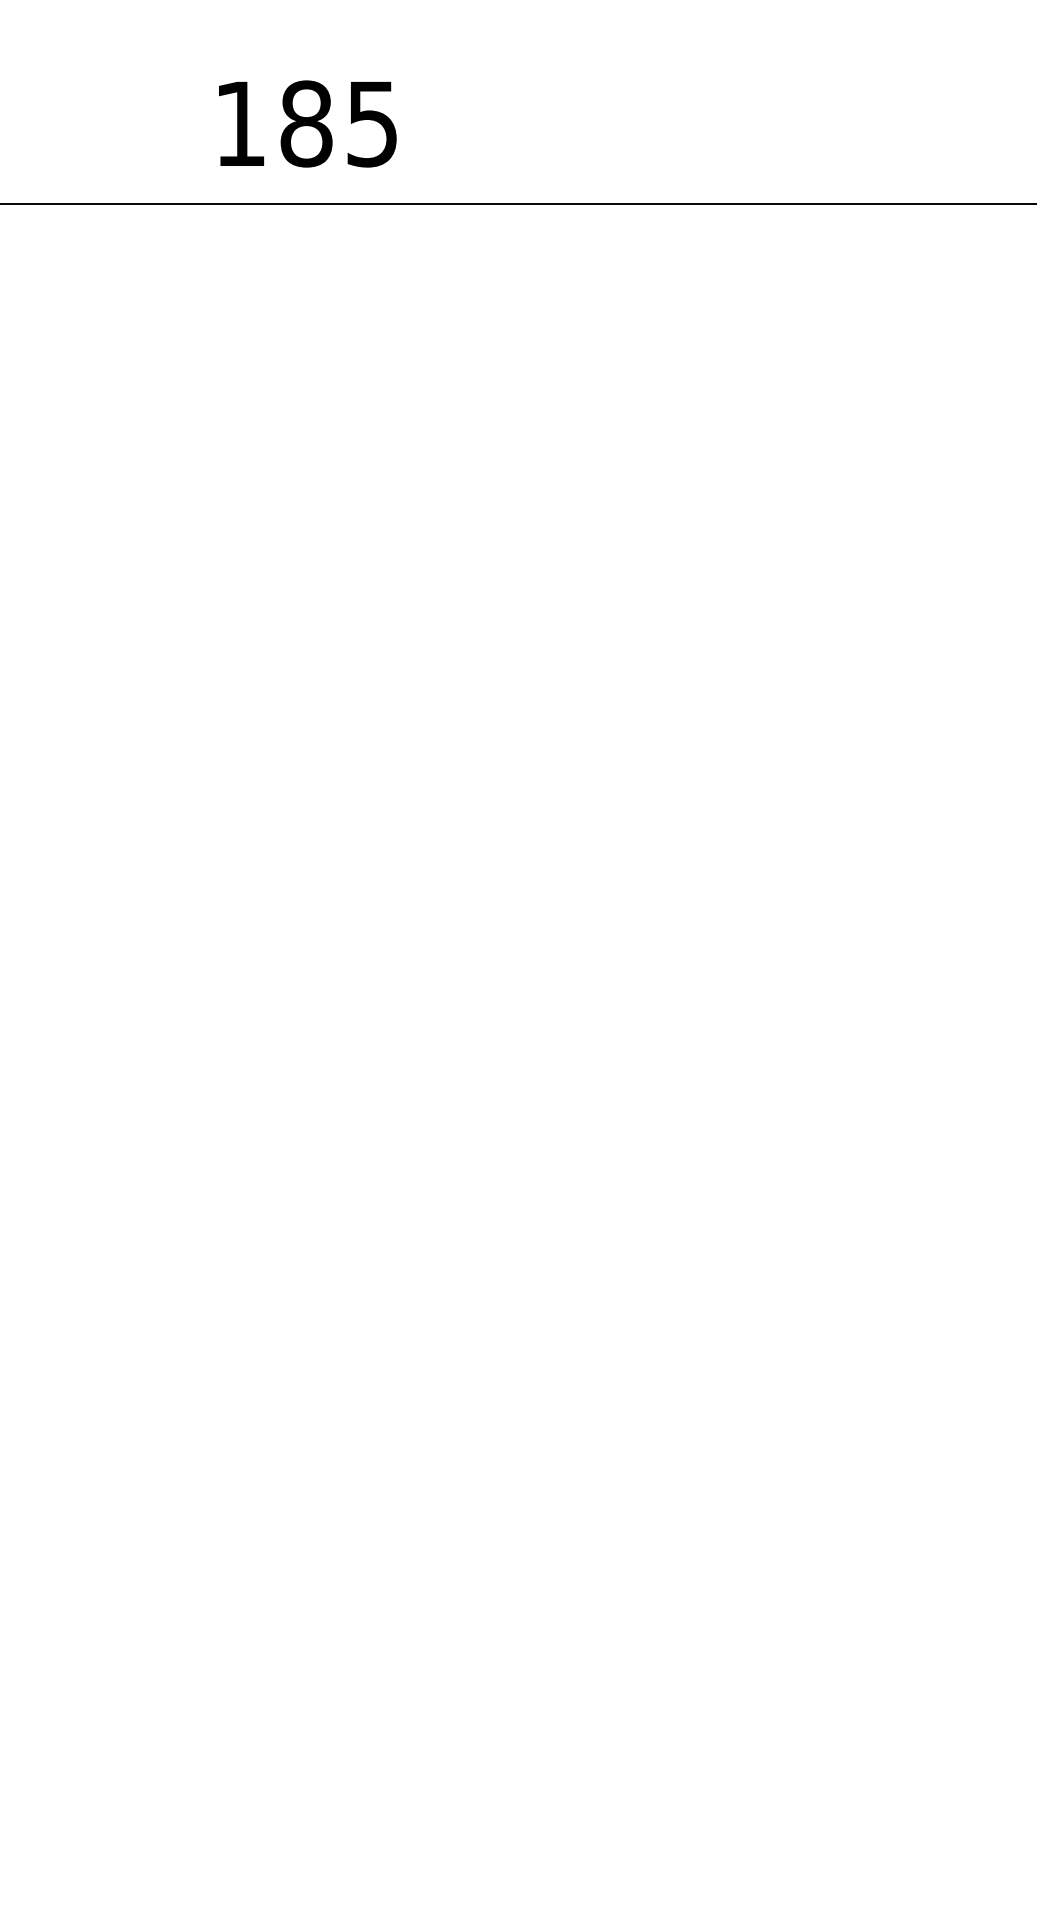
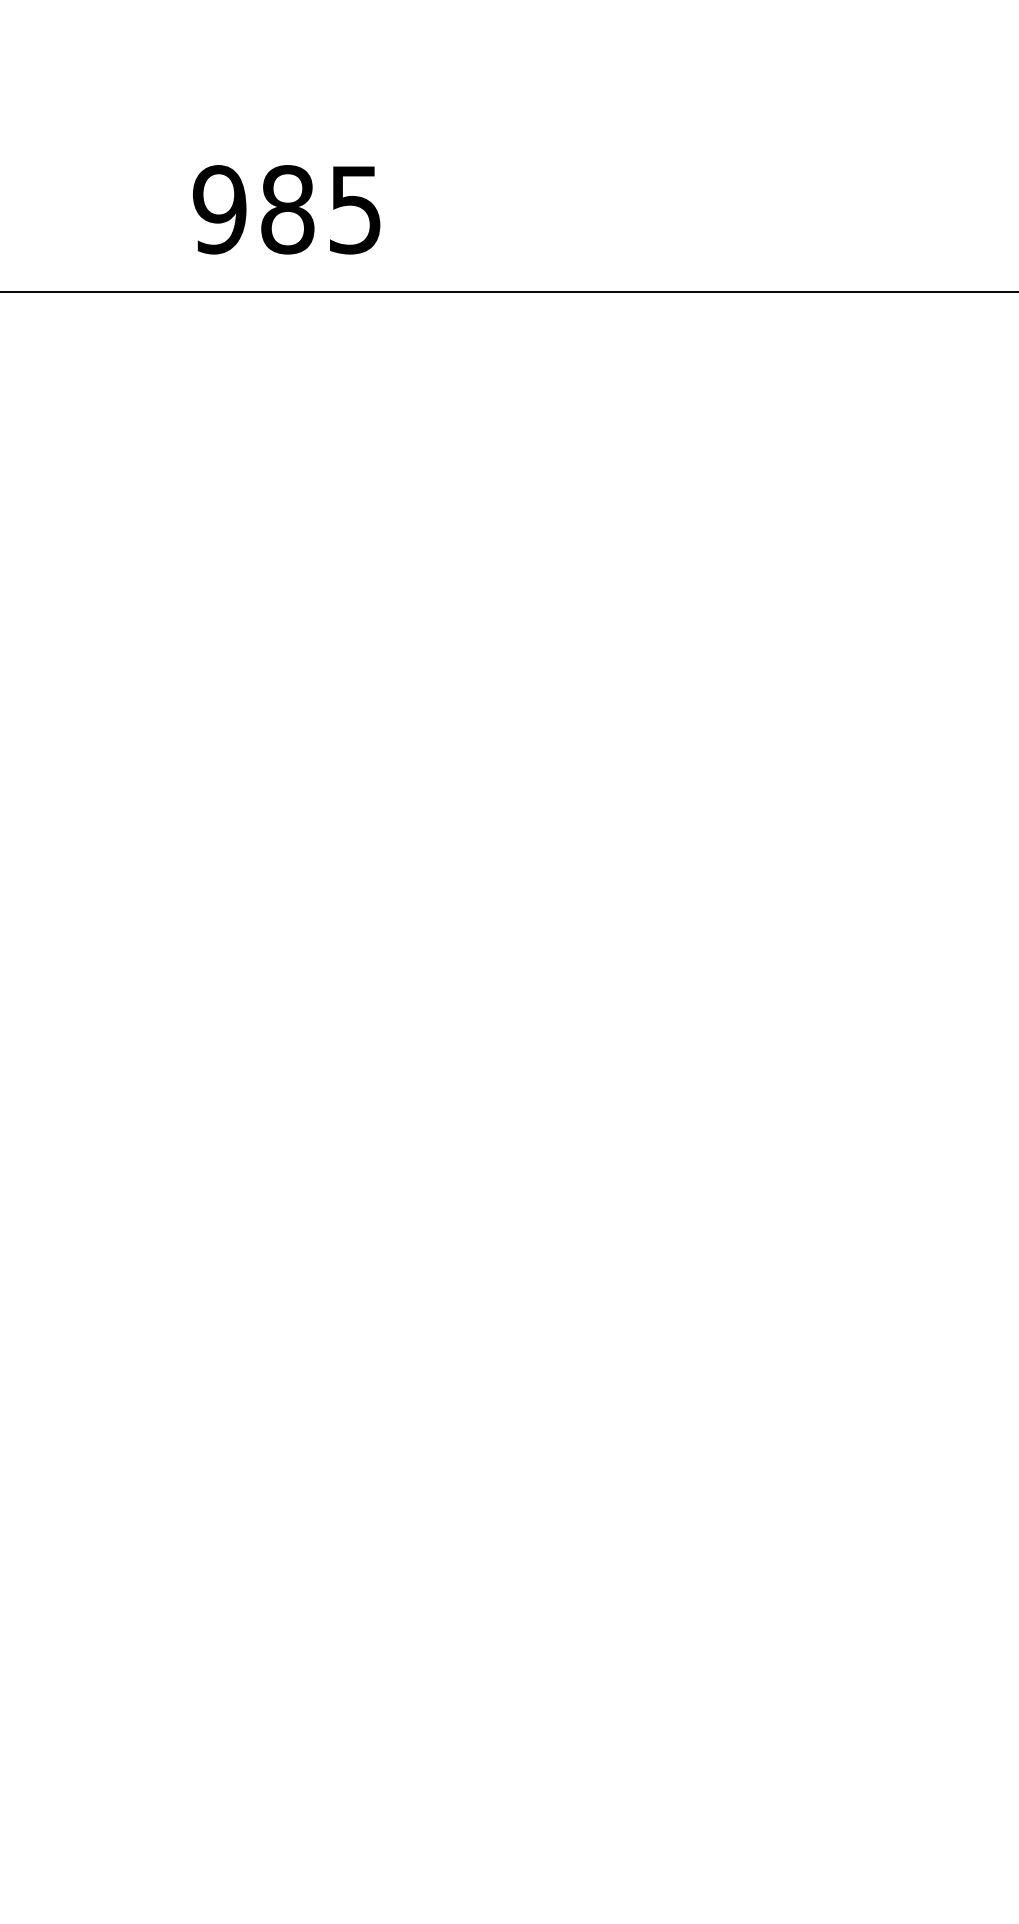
text: (240, 123) -> (219, 209), 185 -> 985

